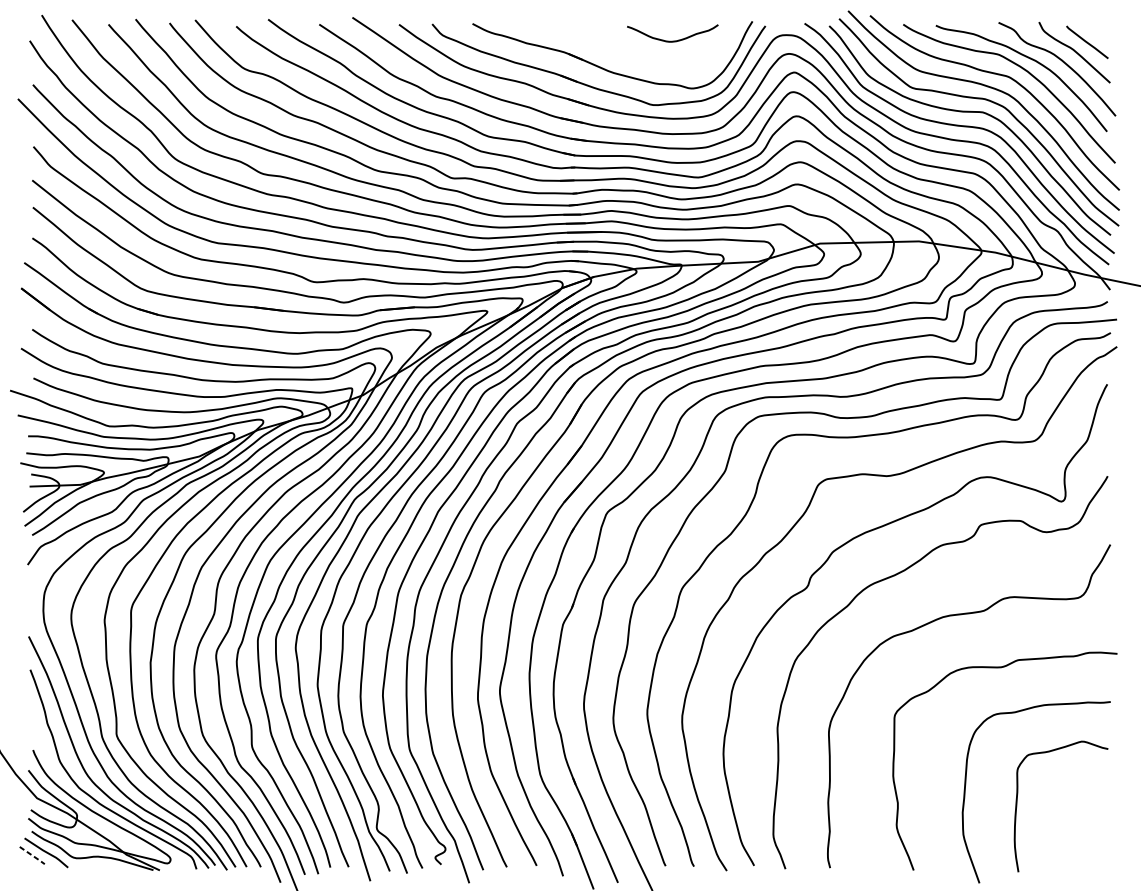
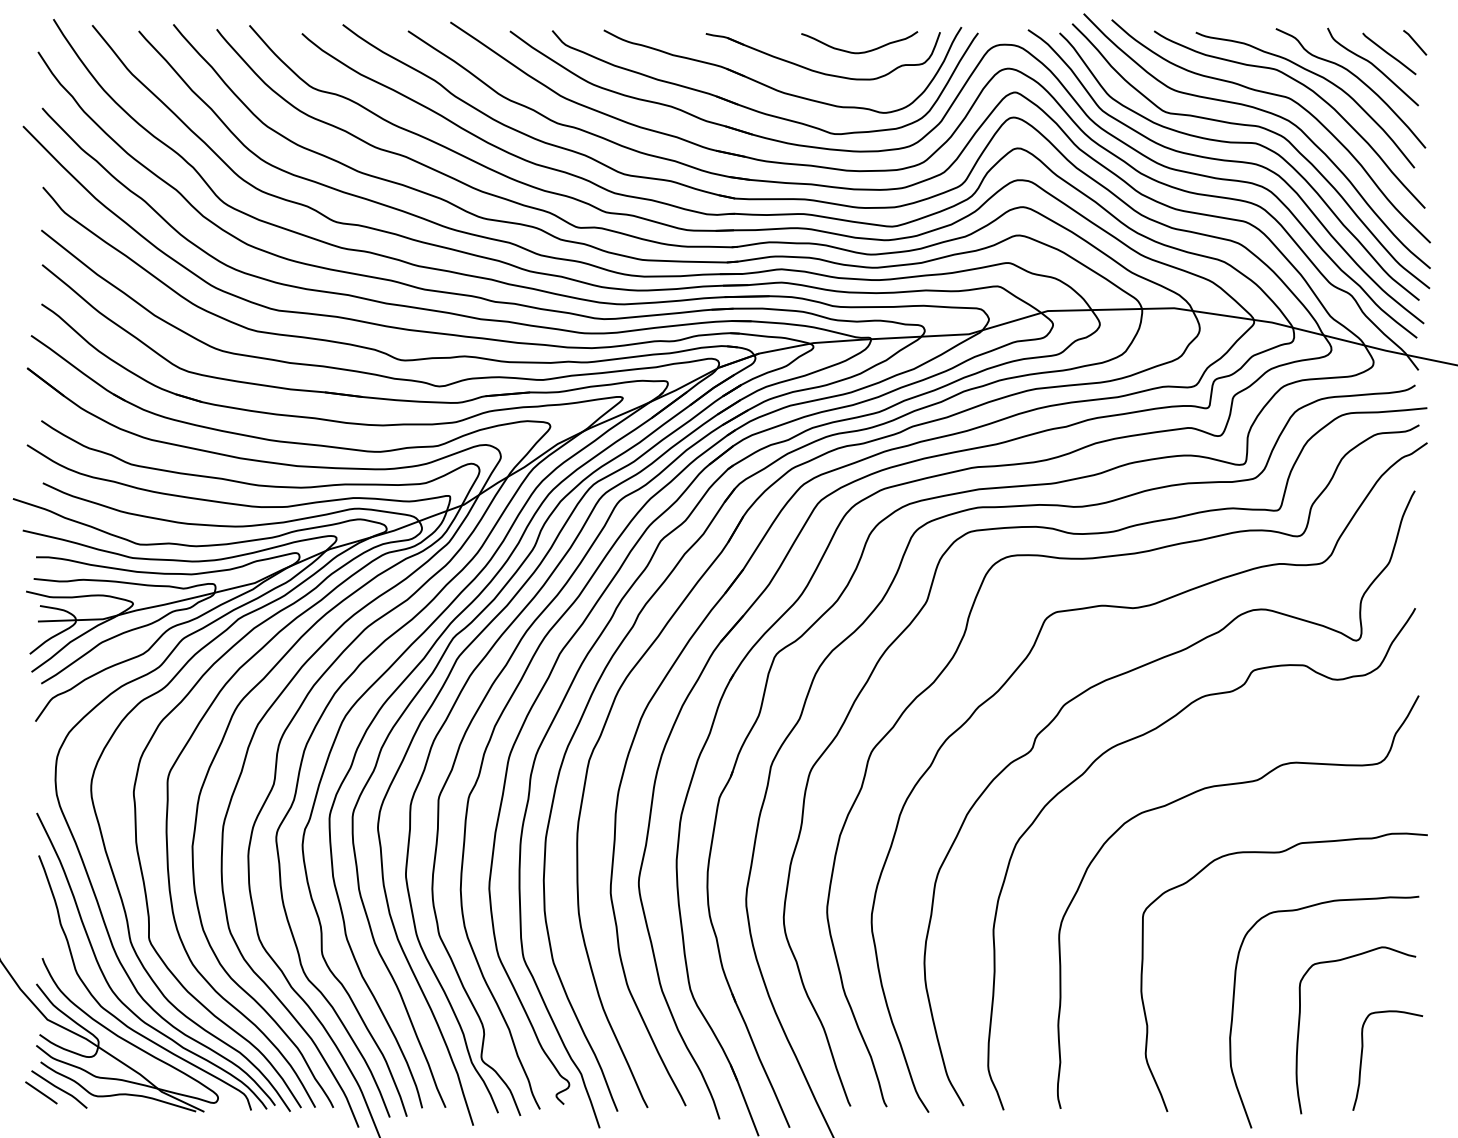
line: (1107, 33) -> (1415, 42), added
part: (638, 55) -> (816, 70), added
curve: (1066, 829) -> (1362, 1059), added
line: (33, 856) -> (42, 1093), dashed -> solid

